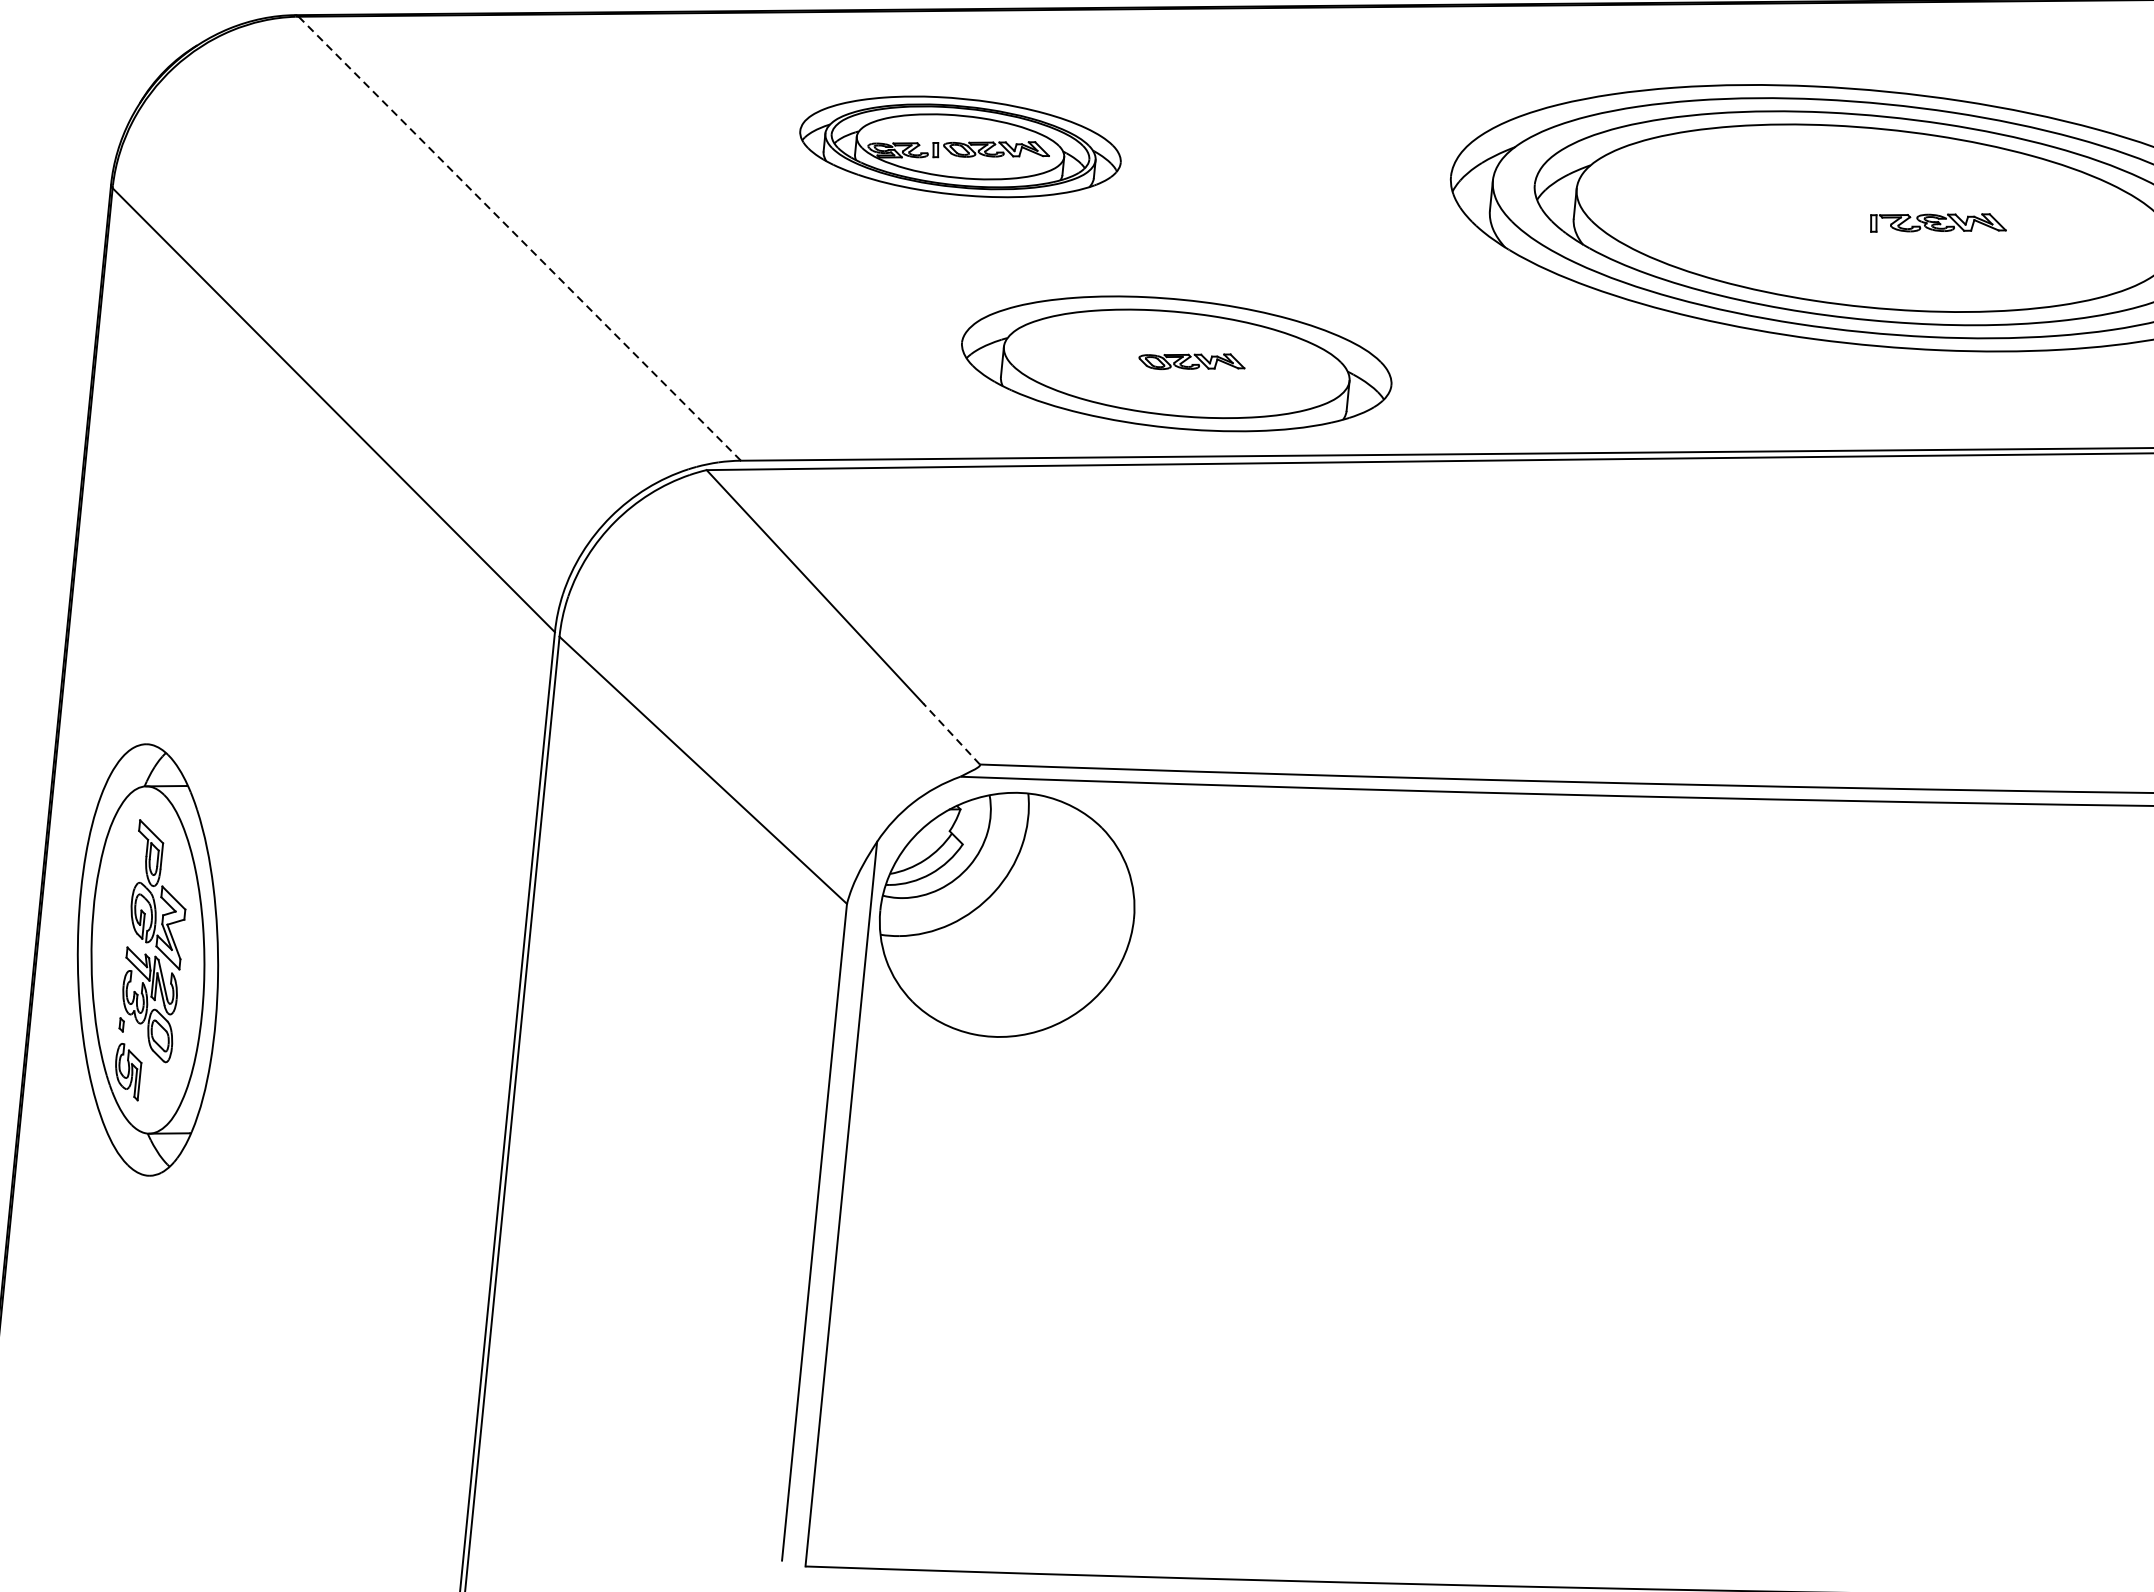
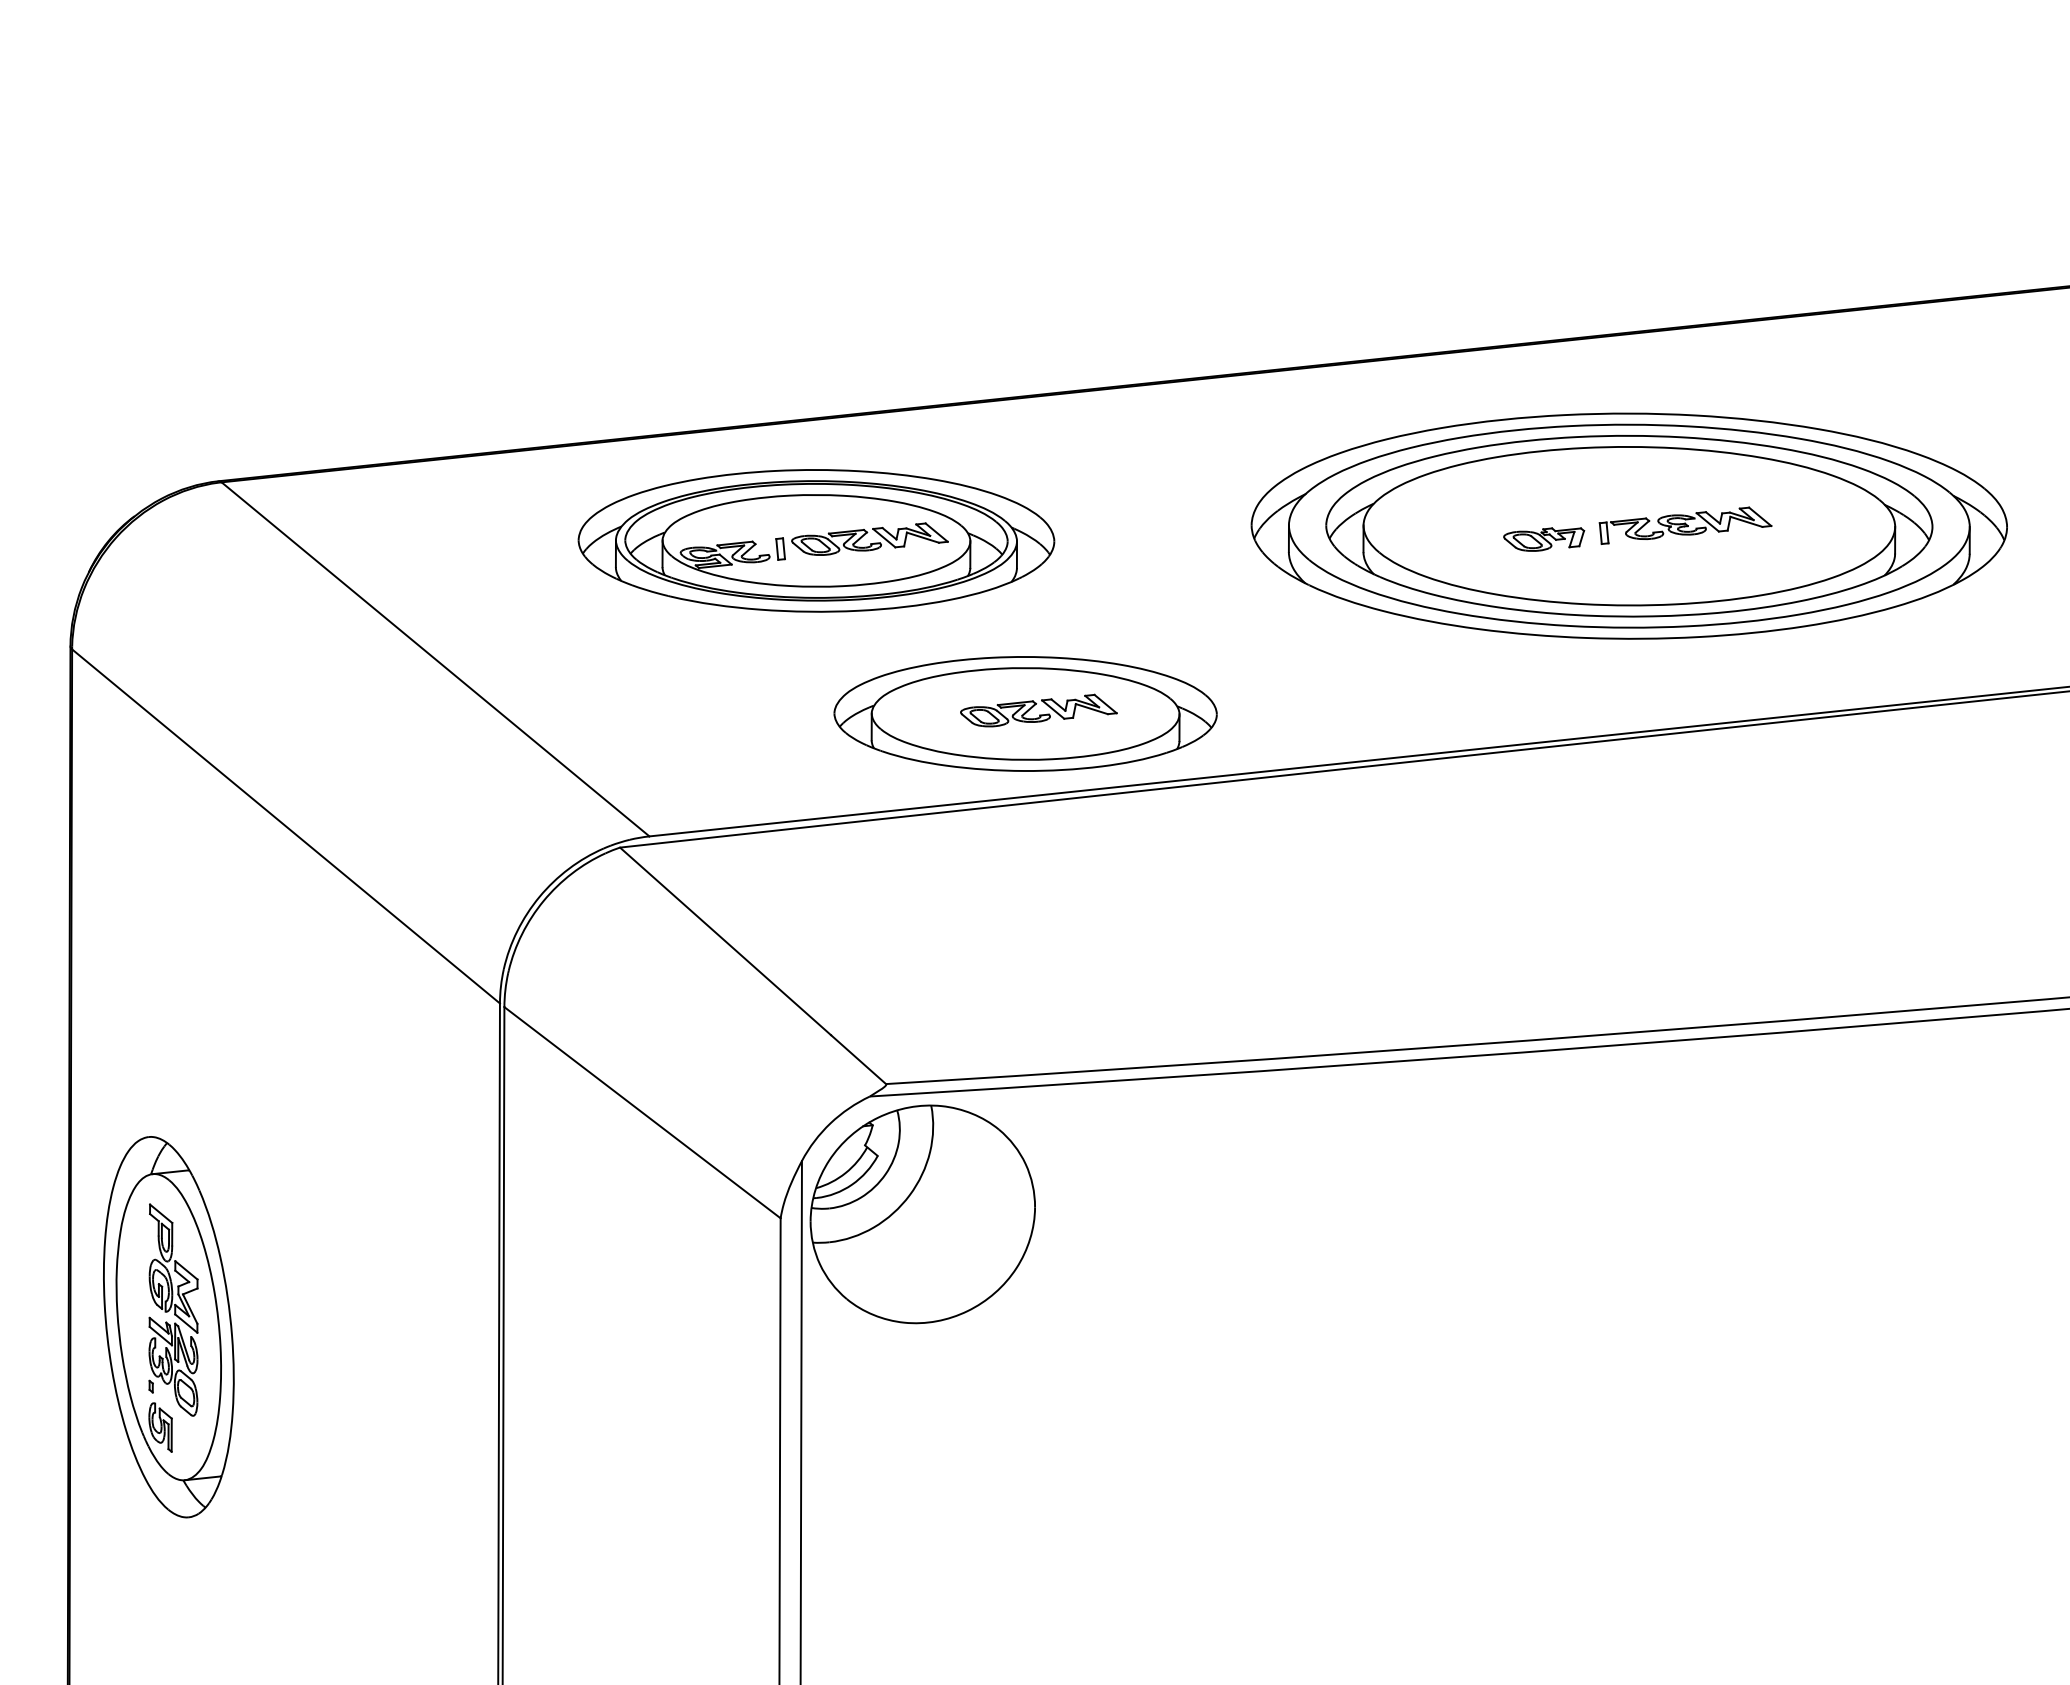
part: (960, 146) -> (816, 540), size x1.67
part: (1938, 223) -> (1685, 525), size x1.43
part: (1778, 224) -> (1544, 539), added
line: (519, 238) -> (435, 659), dashed -> solid
part: (1191, 361) -> (1038, 710), size x1.67
line: (951, 733) -> (858, 1059), dashed -> solid

